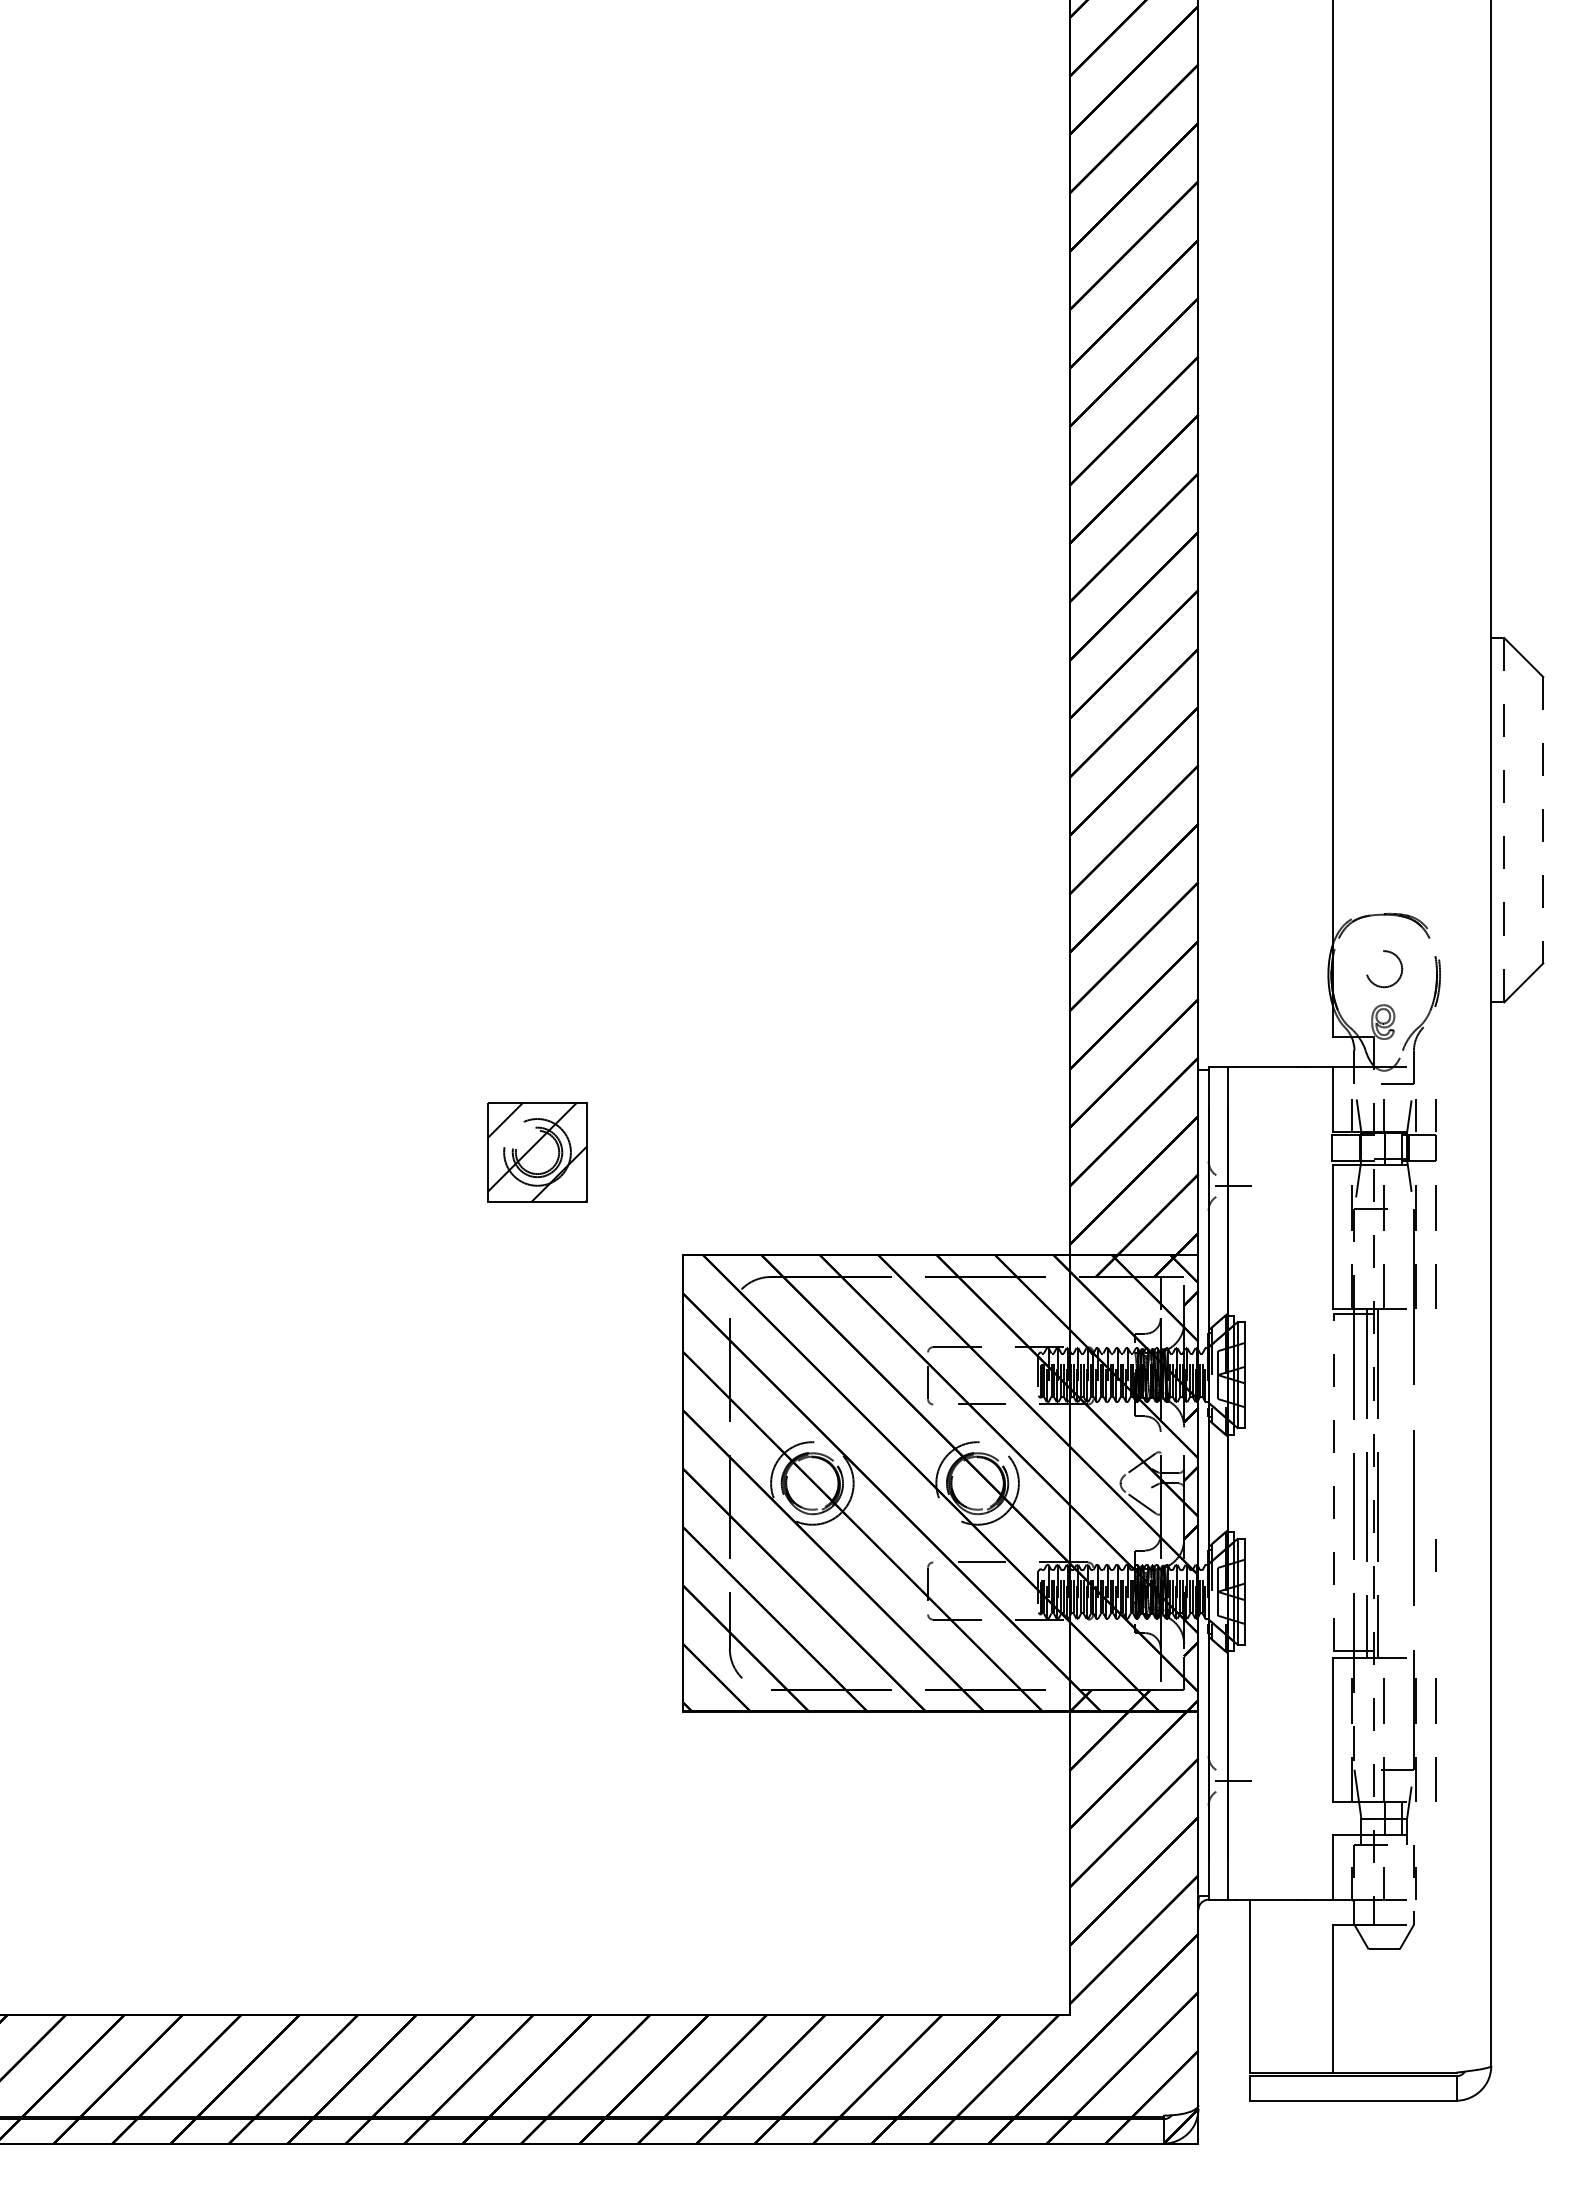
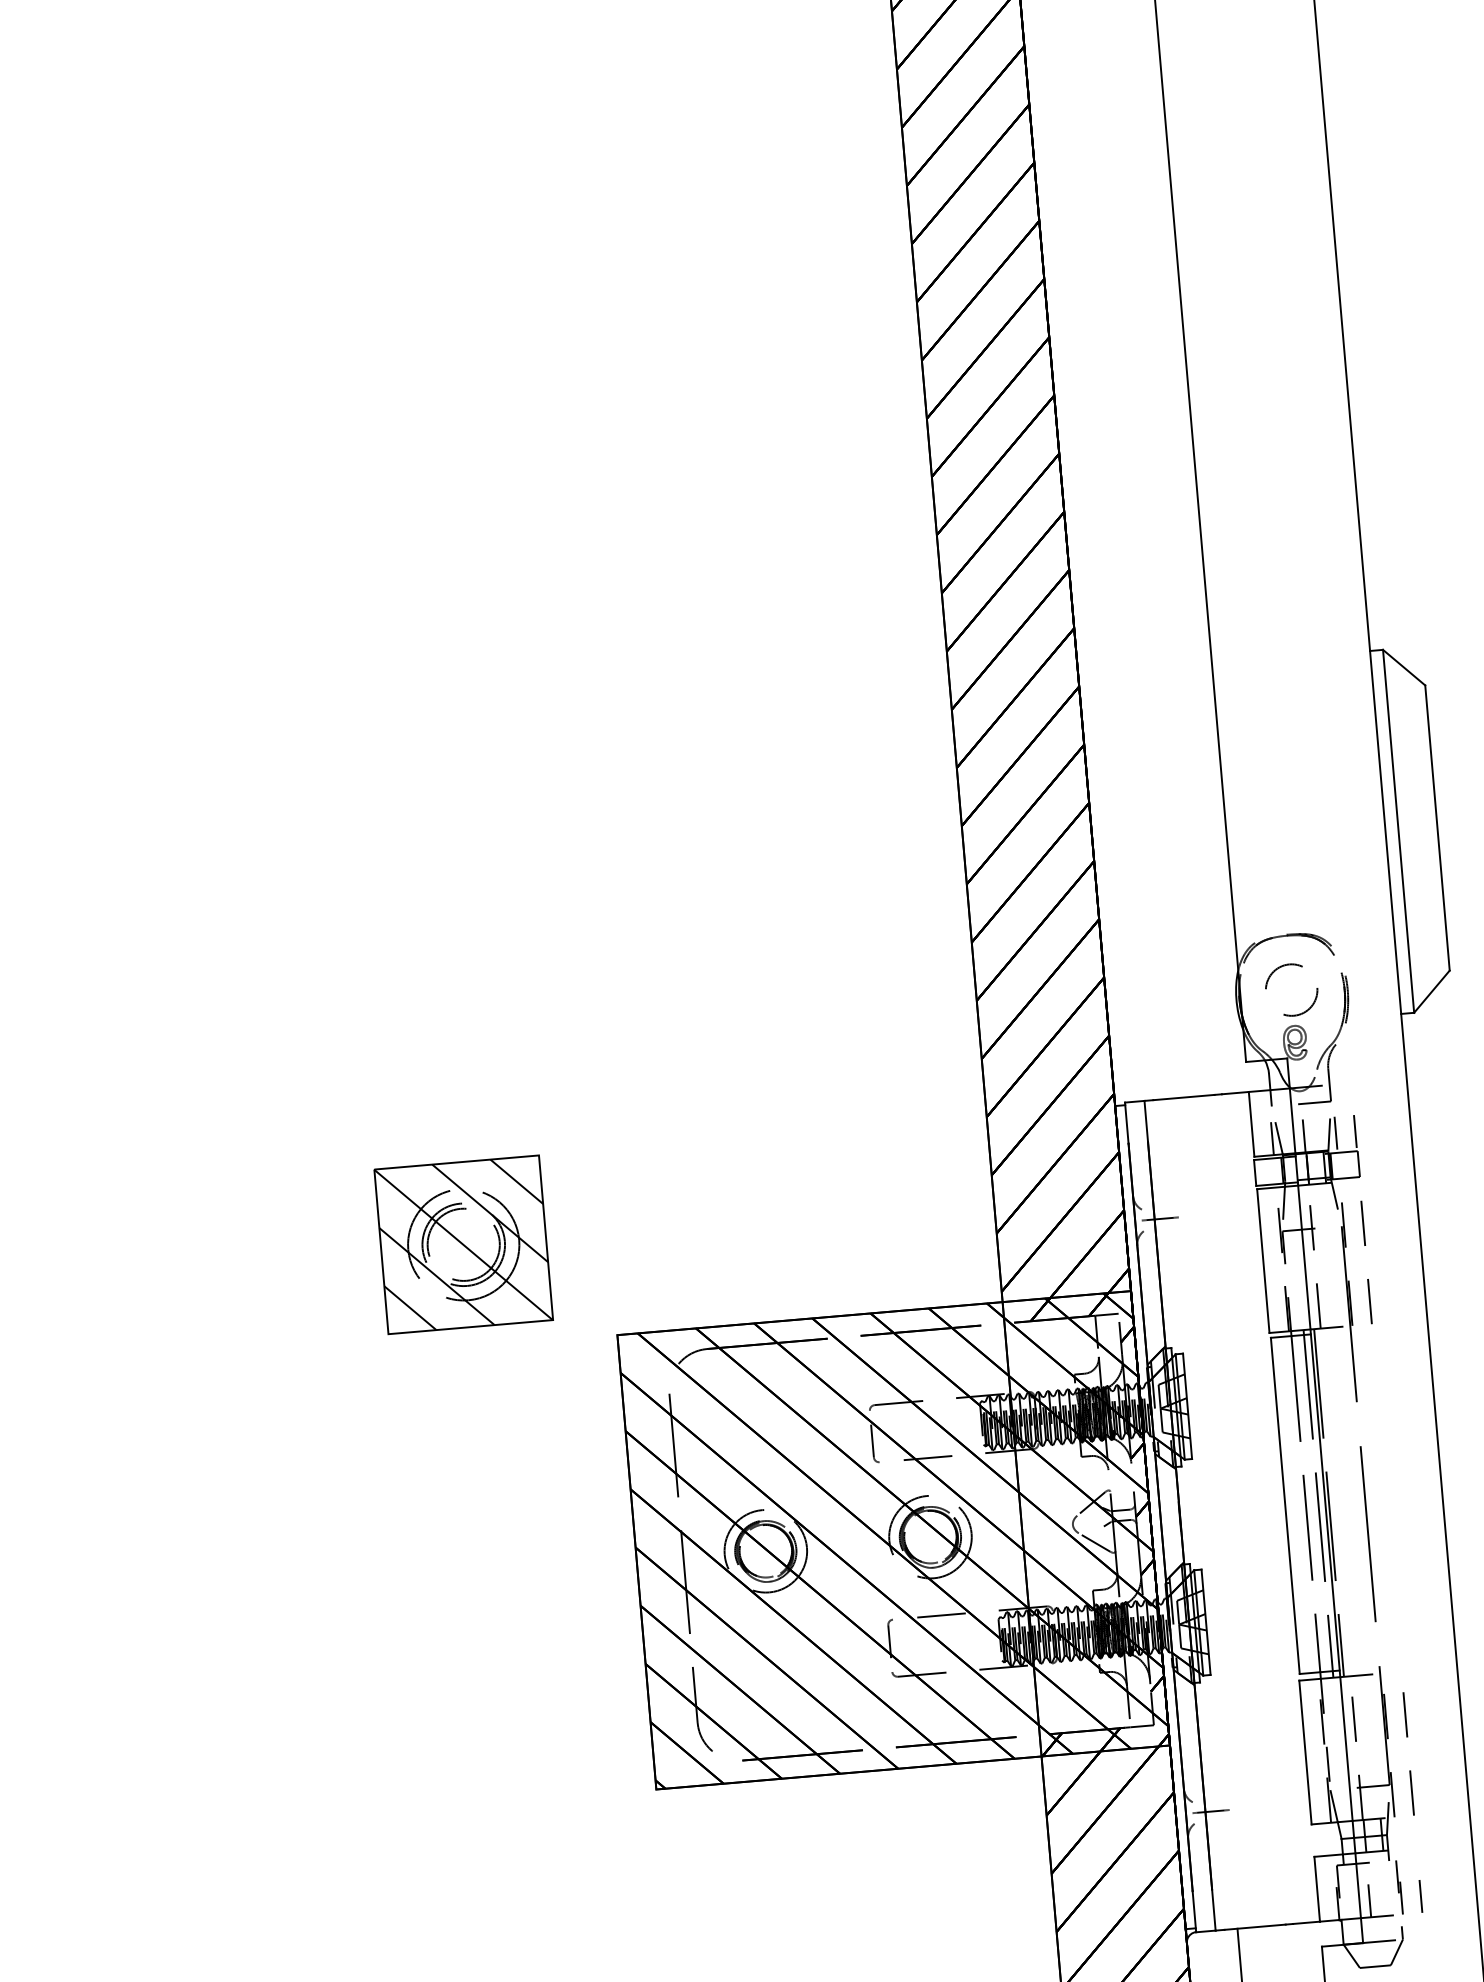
line: (1504, 820) -> (1398, 831), dashed -> solid
line: (1543, 820) -> (1437, 828), dashed -> solid
circle: (1383, 968) -> (1290, 989), size x1.43
part: (537, 1152) -> (463, 1244), size x1.67
line: (1373, 1480) -> (1324, 1500), dashed -> solid
line: (1333, 1482) -> (1284, 1505), dashed -> solid
line: (1435, 1555) -> (1420, 1896), moved

